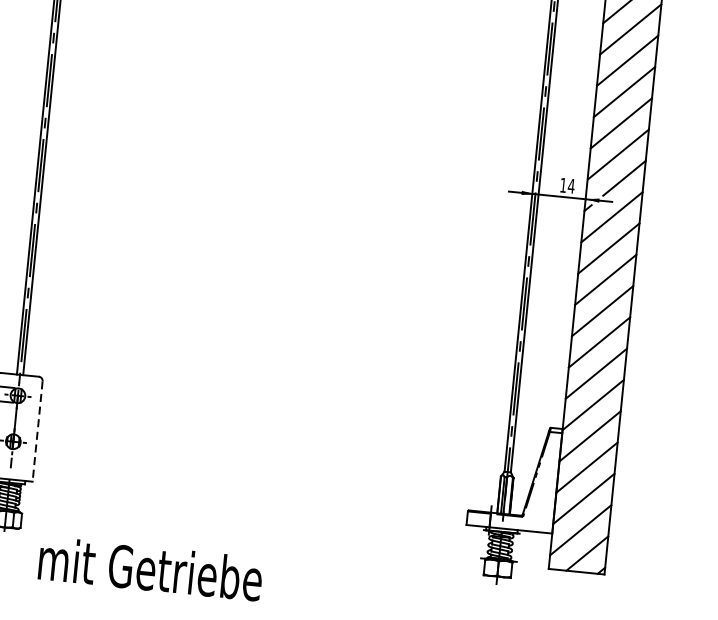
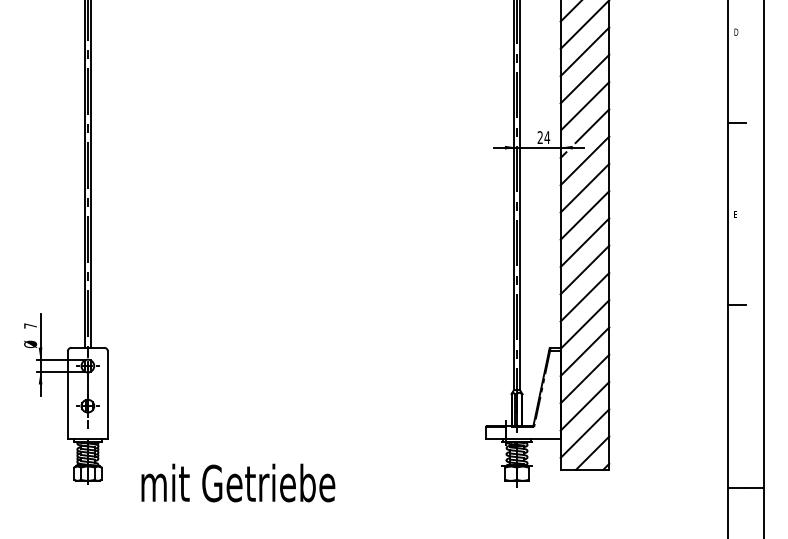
text: (562, 185) -> (539, 137), 14 -> 24
line: (37, 431) -> (107, 395), dashed -> solid
text: (150, 568) -> (238, 482), moved

